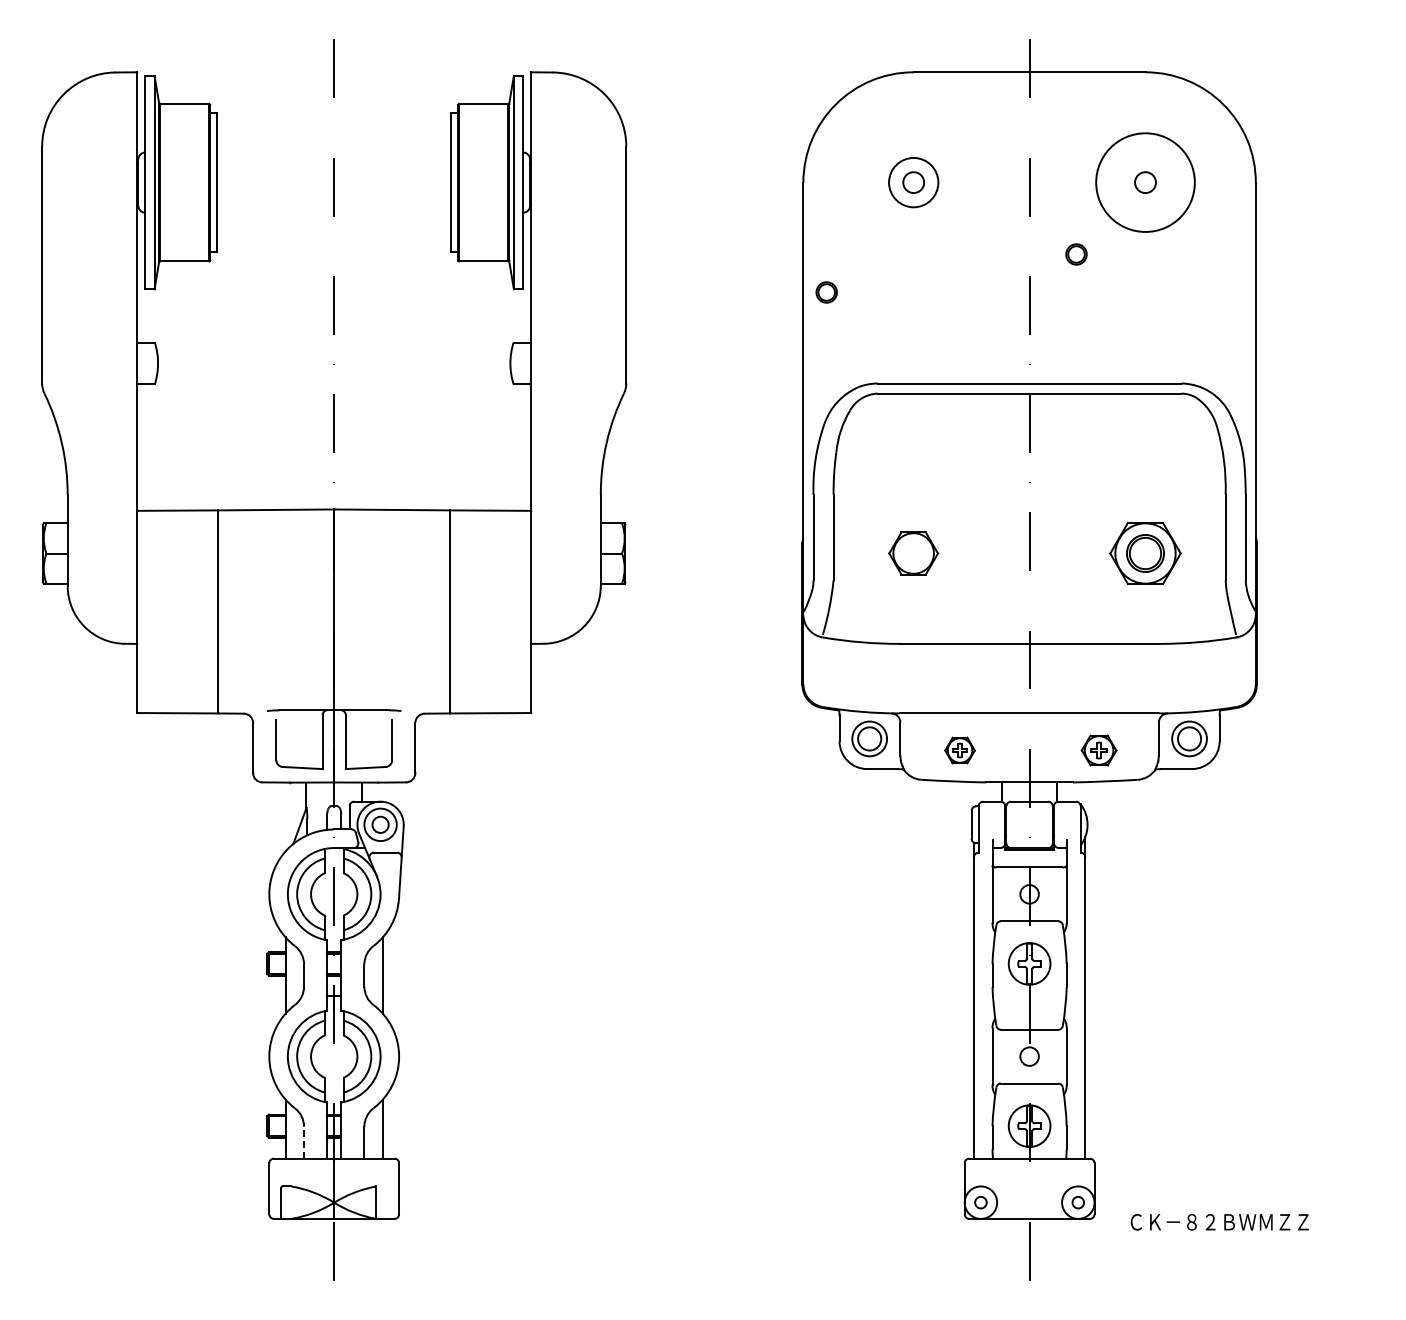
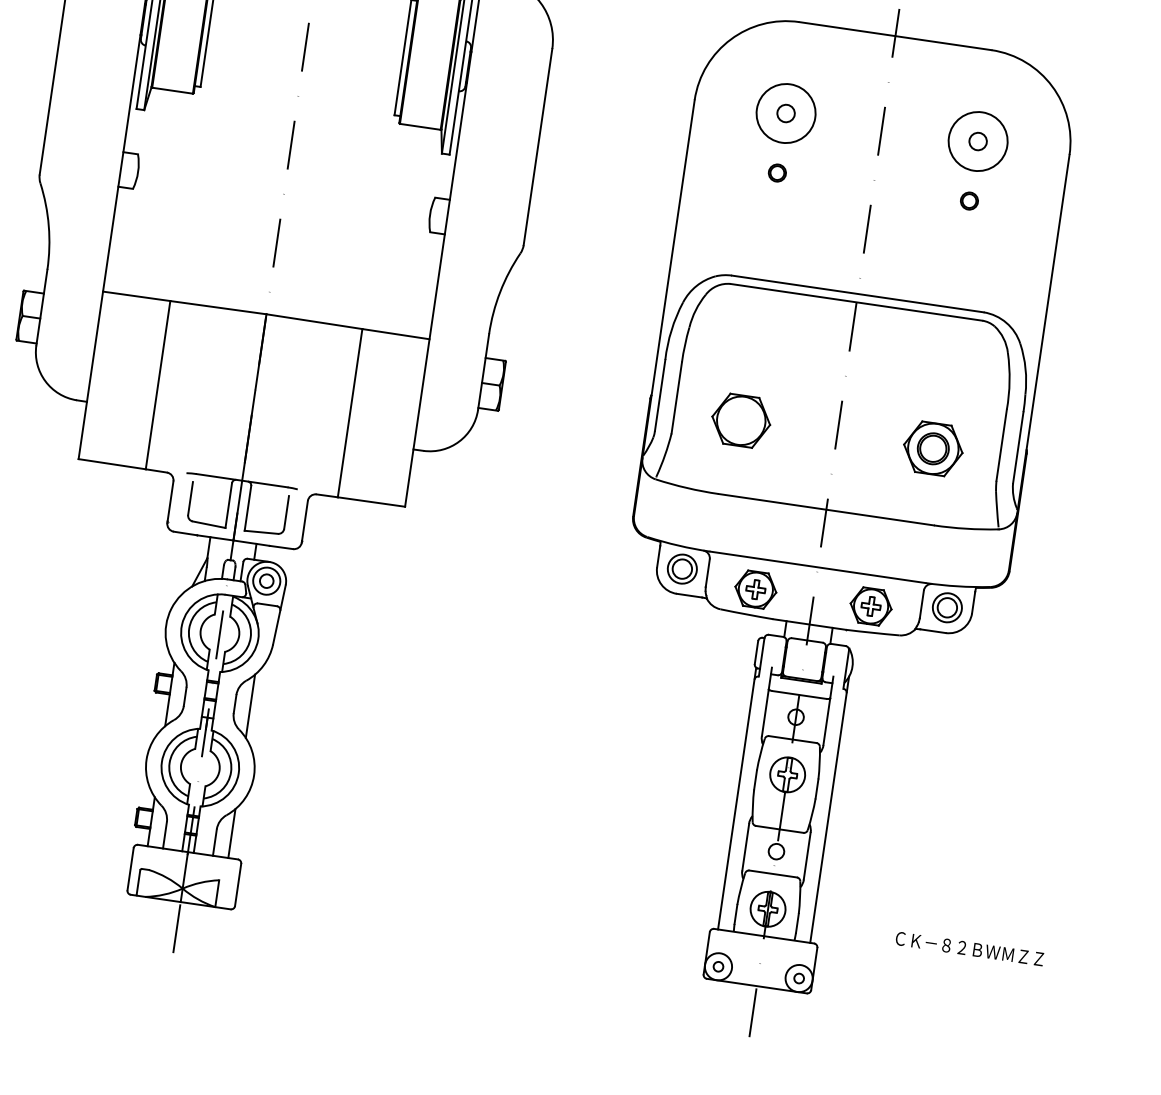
circle: (913, 182) -> (785, 113), size x1.43
circle: (1145, 182) -> (978, 141), size x0.71
circle: (1076, 254) -> (969, 201), moved
part: (826, 292) -> (777, 173), moved
part: (913, 553) -> (741, 420), size x1.43
part: (959, 750) -> (755, 589), size x1.67
part: (1098, 750) -> (870, 606), size x1.43
line: (304, 1142) -> (165, 835), dashed -> solid
text: (1219, 1222) -> (969, 949), moved

